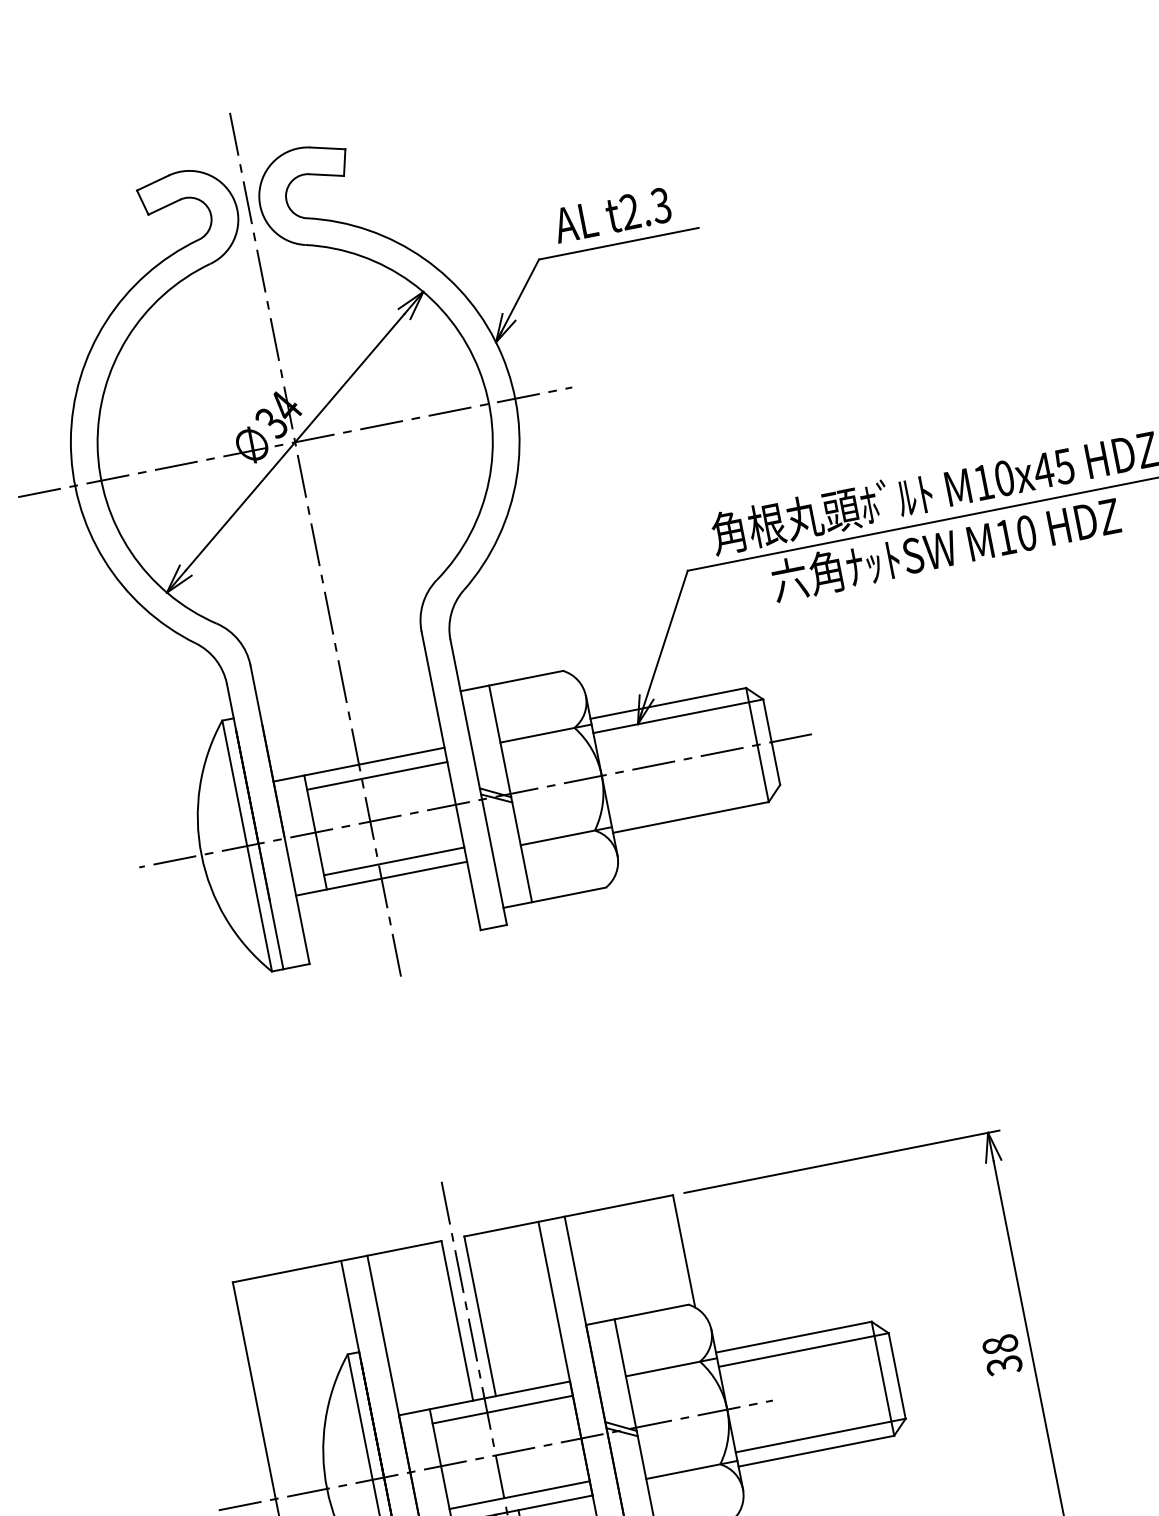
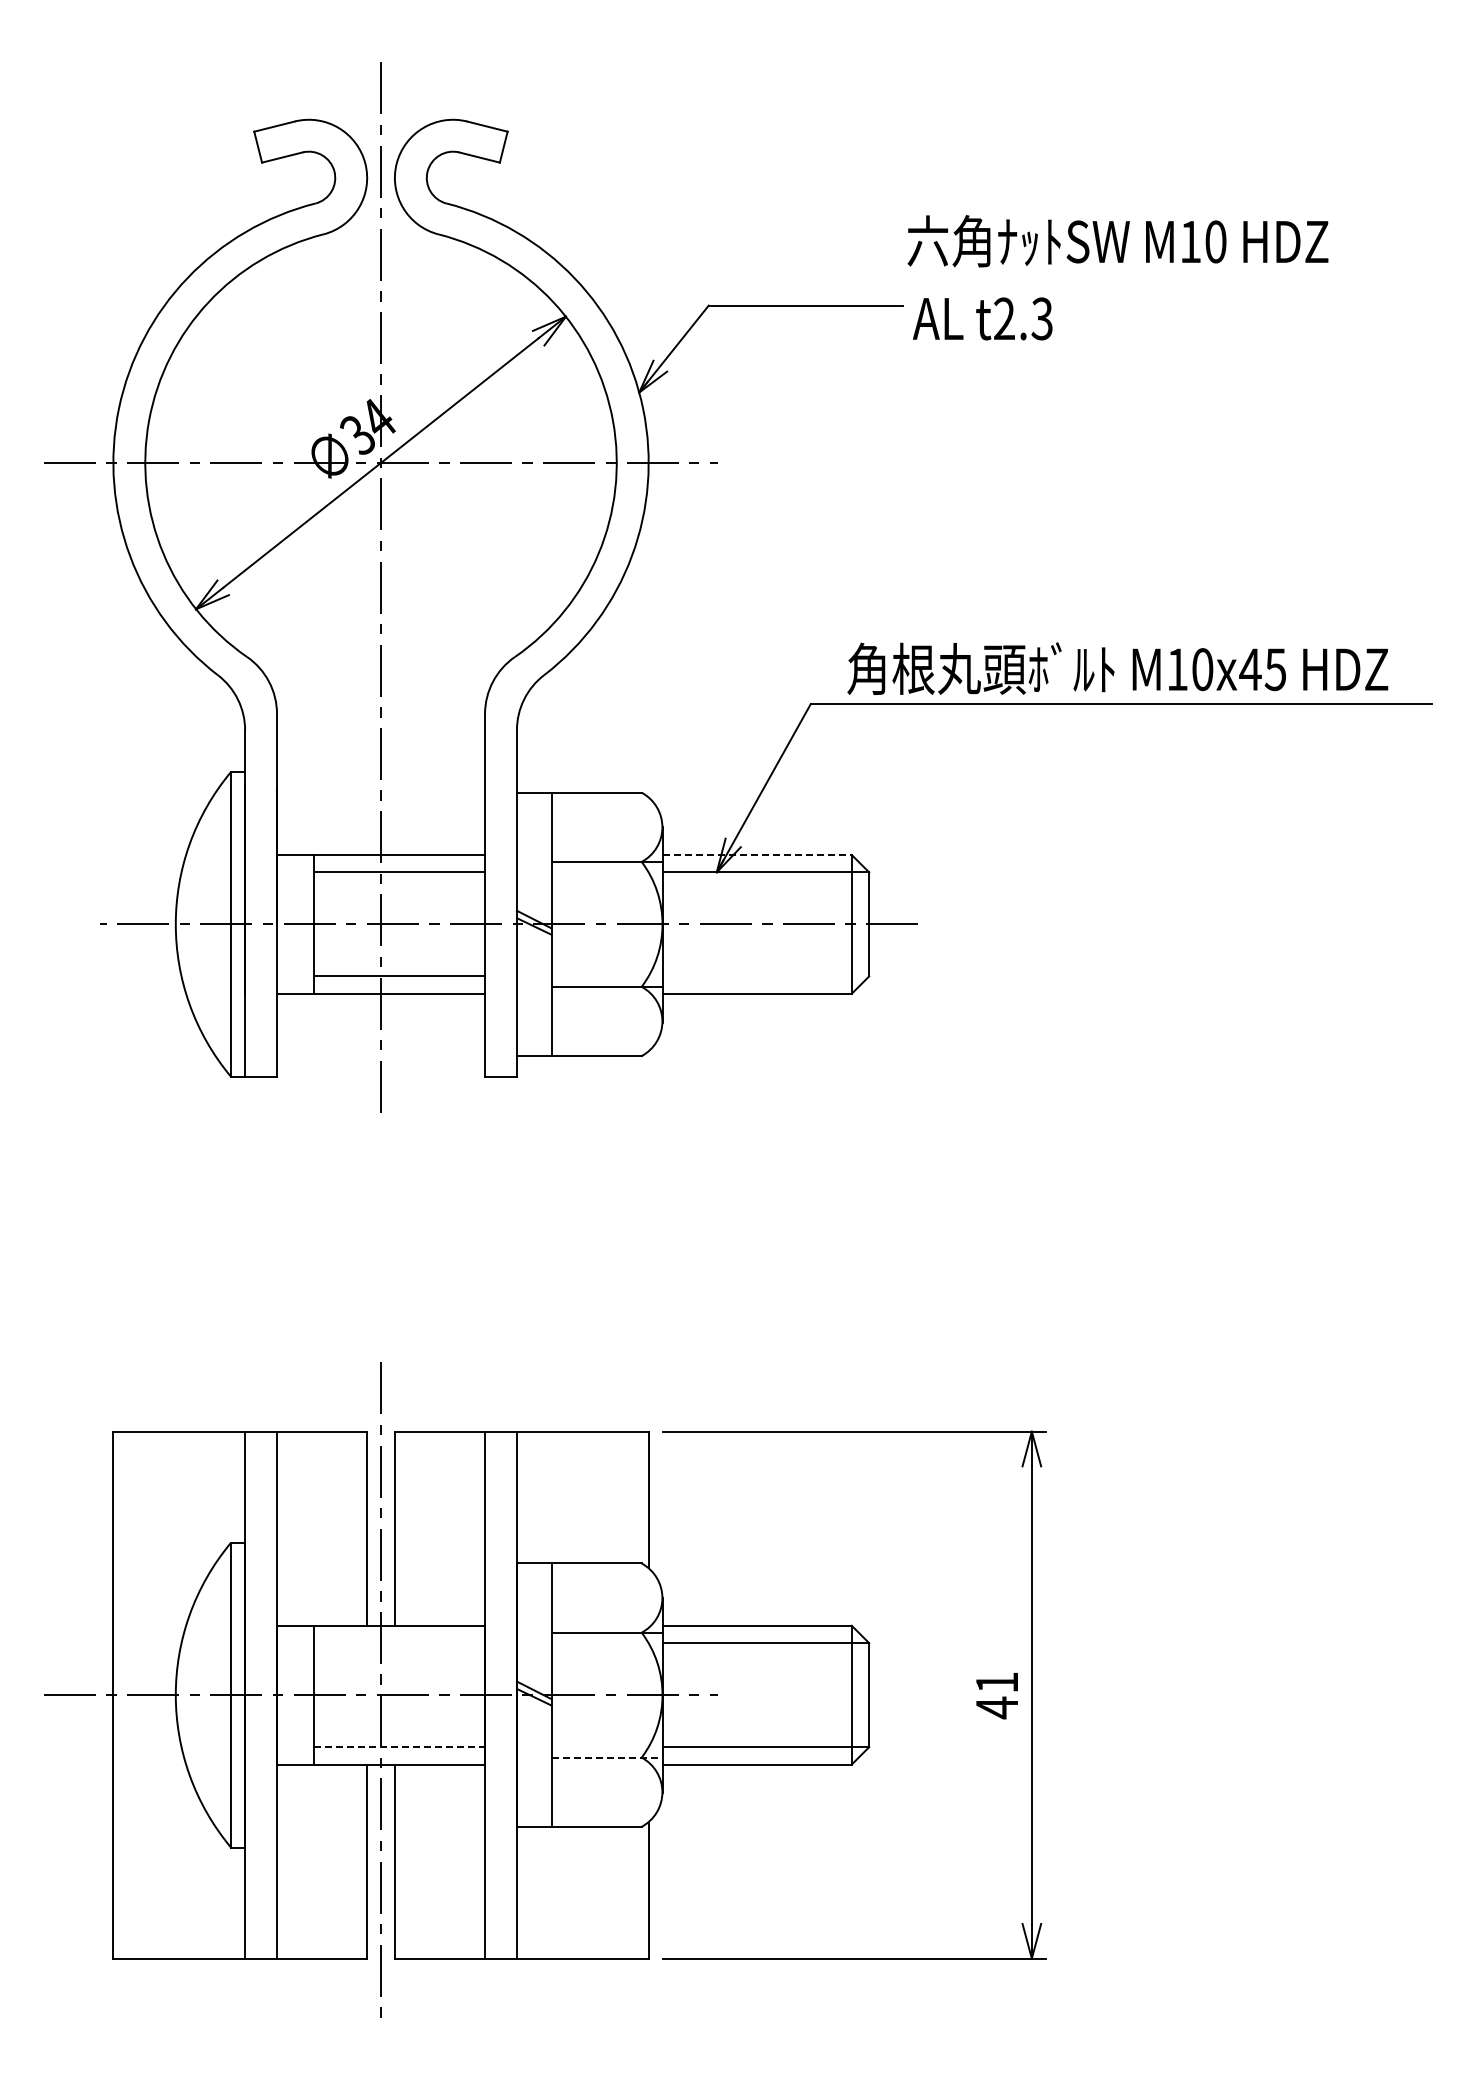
text: (612, 215) -> (982, 318), moved
text: (945, 548) -> (1117, 241), moved
line: (668, 703) -> (757, 855), solid -> dashed
text: (1001, 1355) -> (996, 1695), 38 -> 41
line: (502, 1409) -> (399, 1643), removed
line: (692, 1469) -> (607, 1757), solid -> dashed
line: (520, 1495) -> (400, 1747), solid -> dashed

